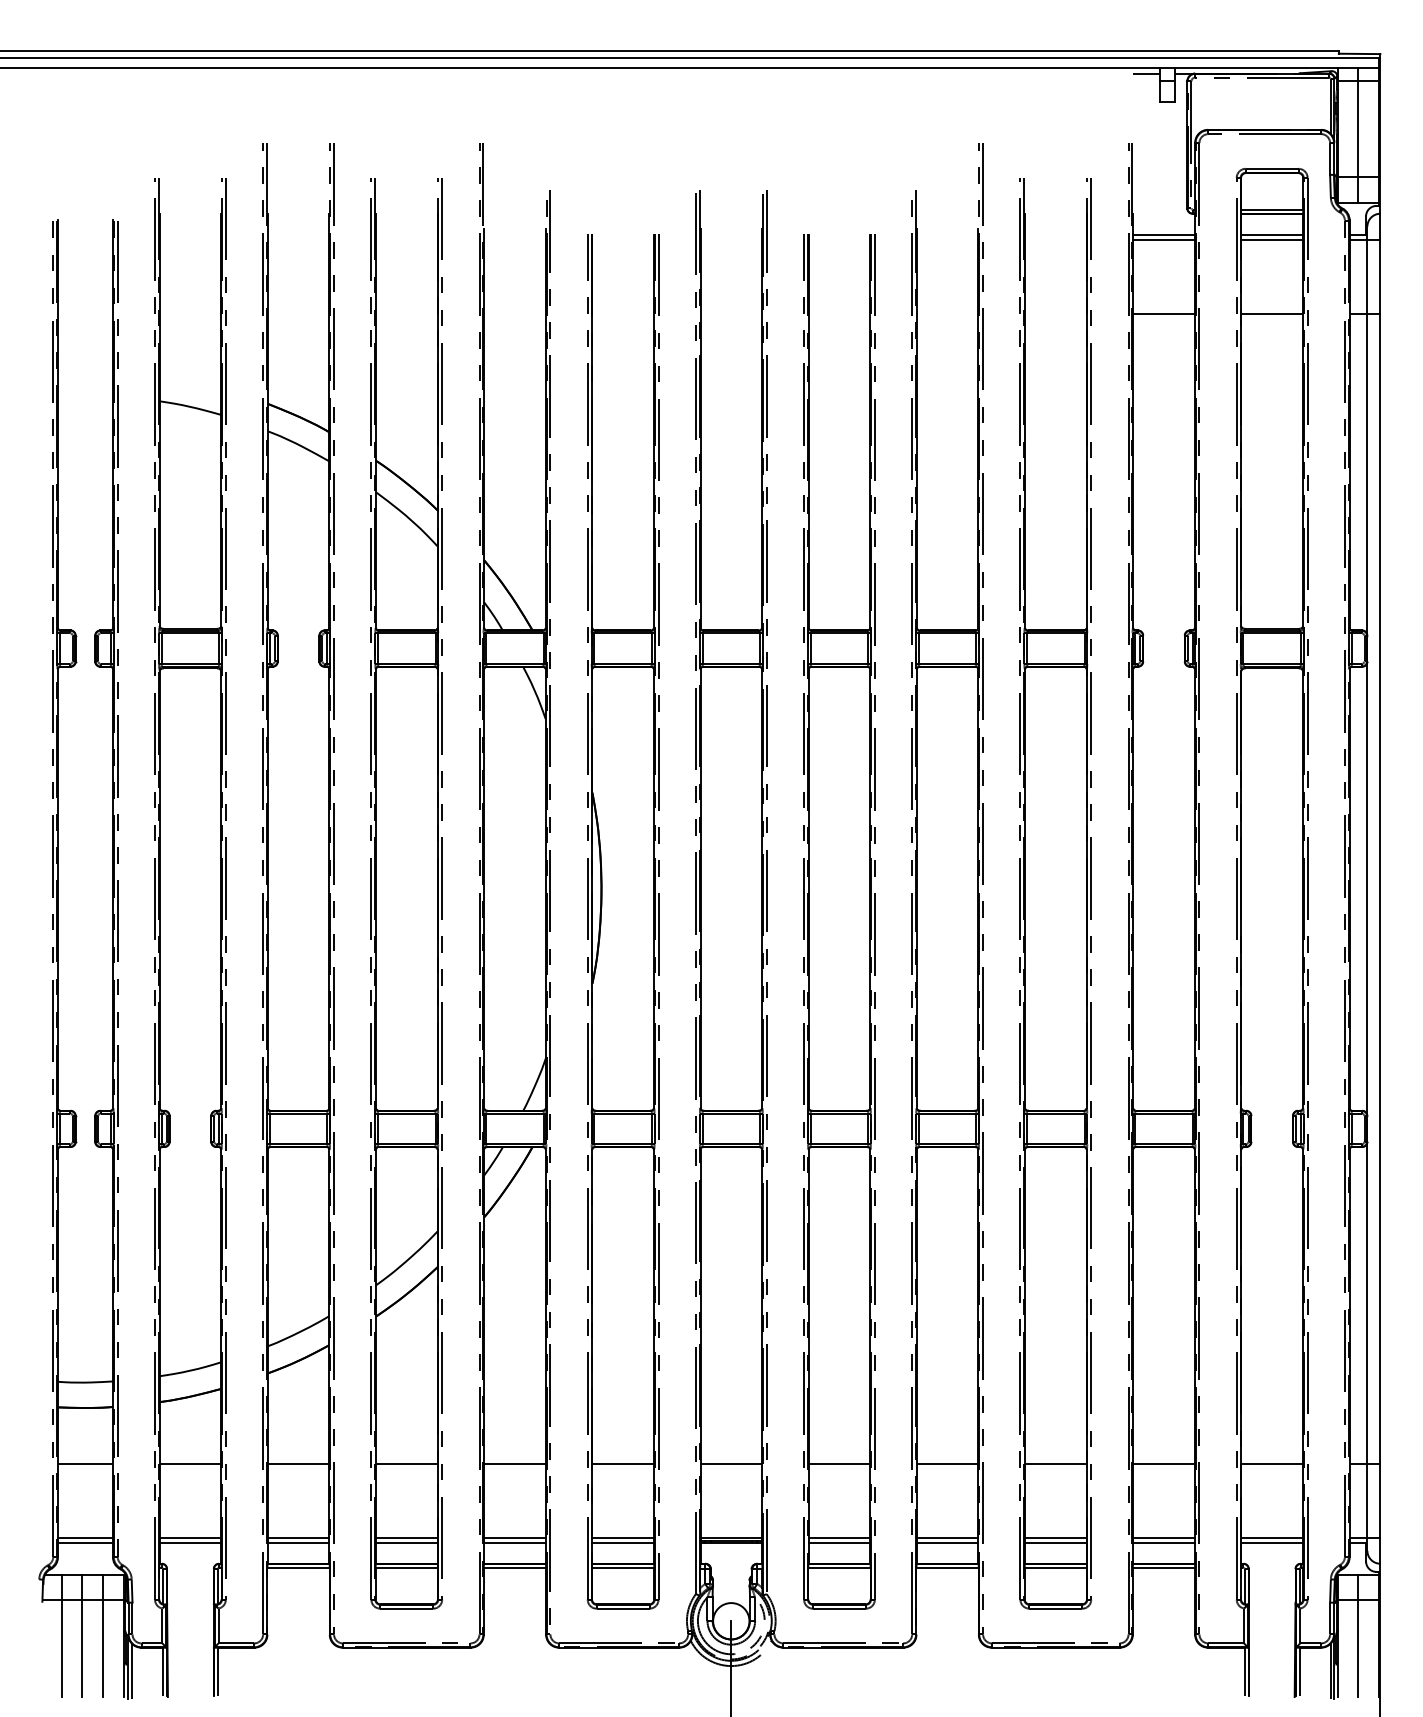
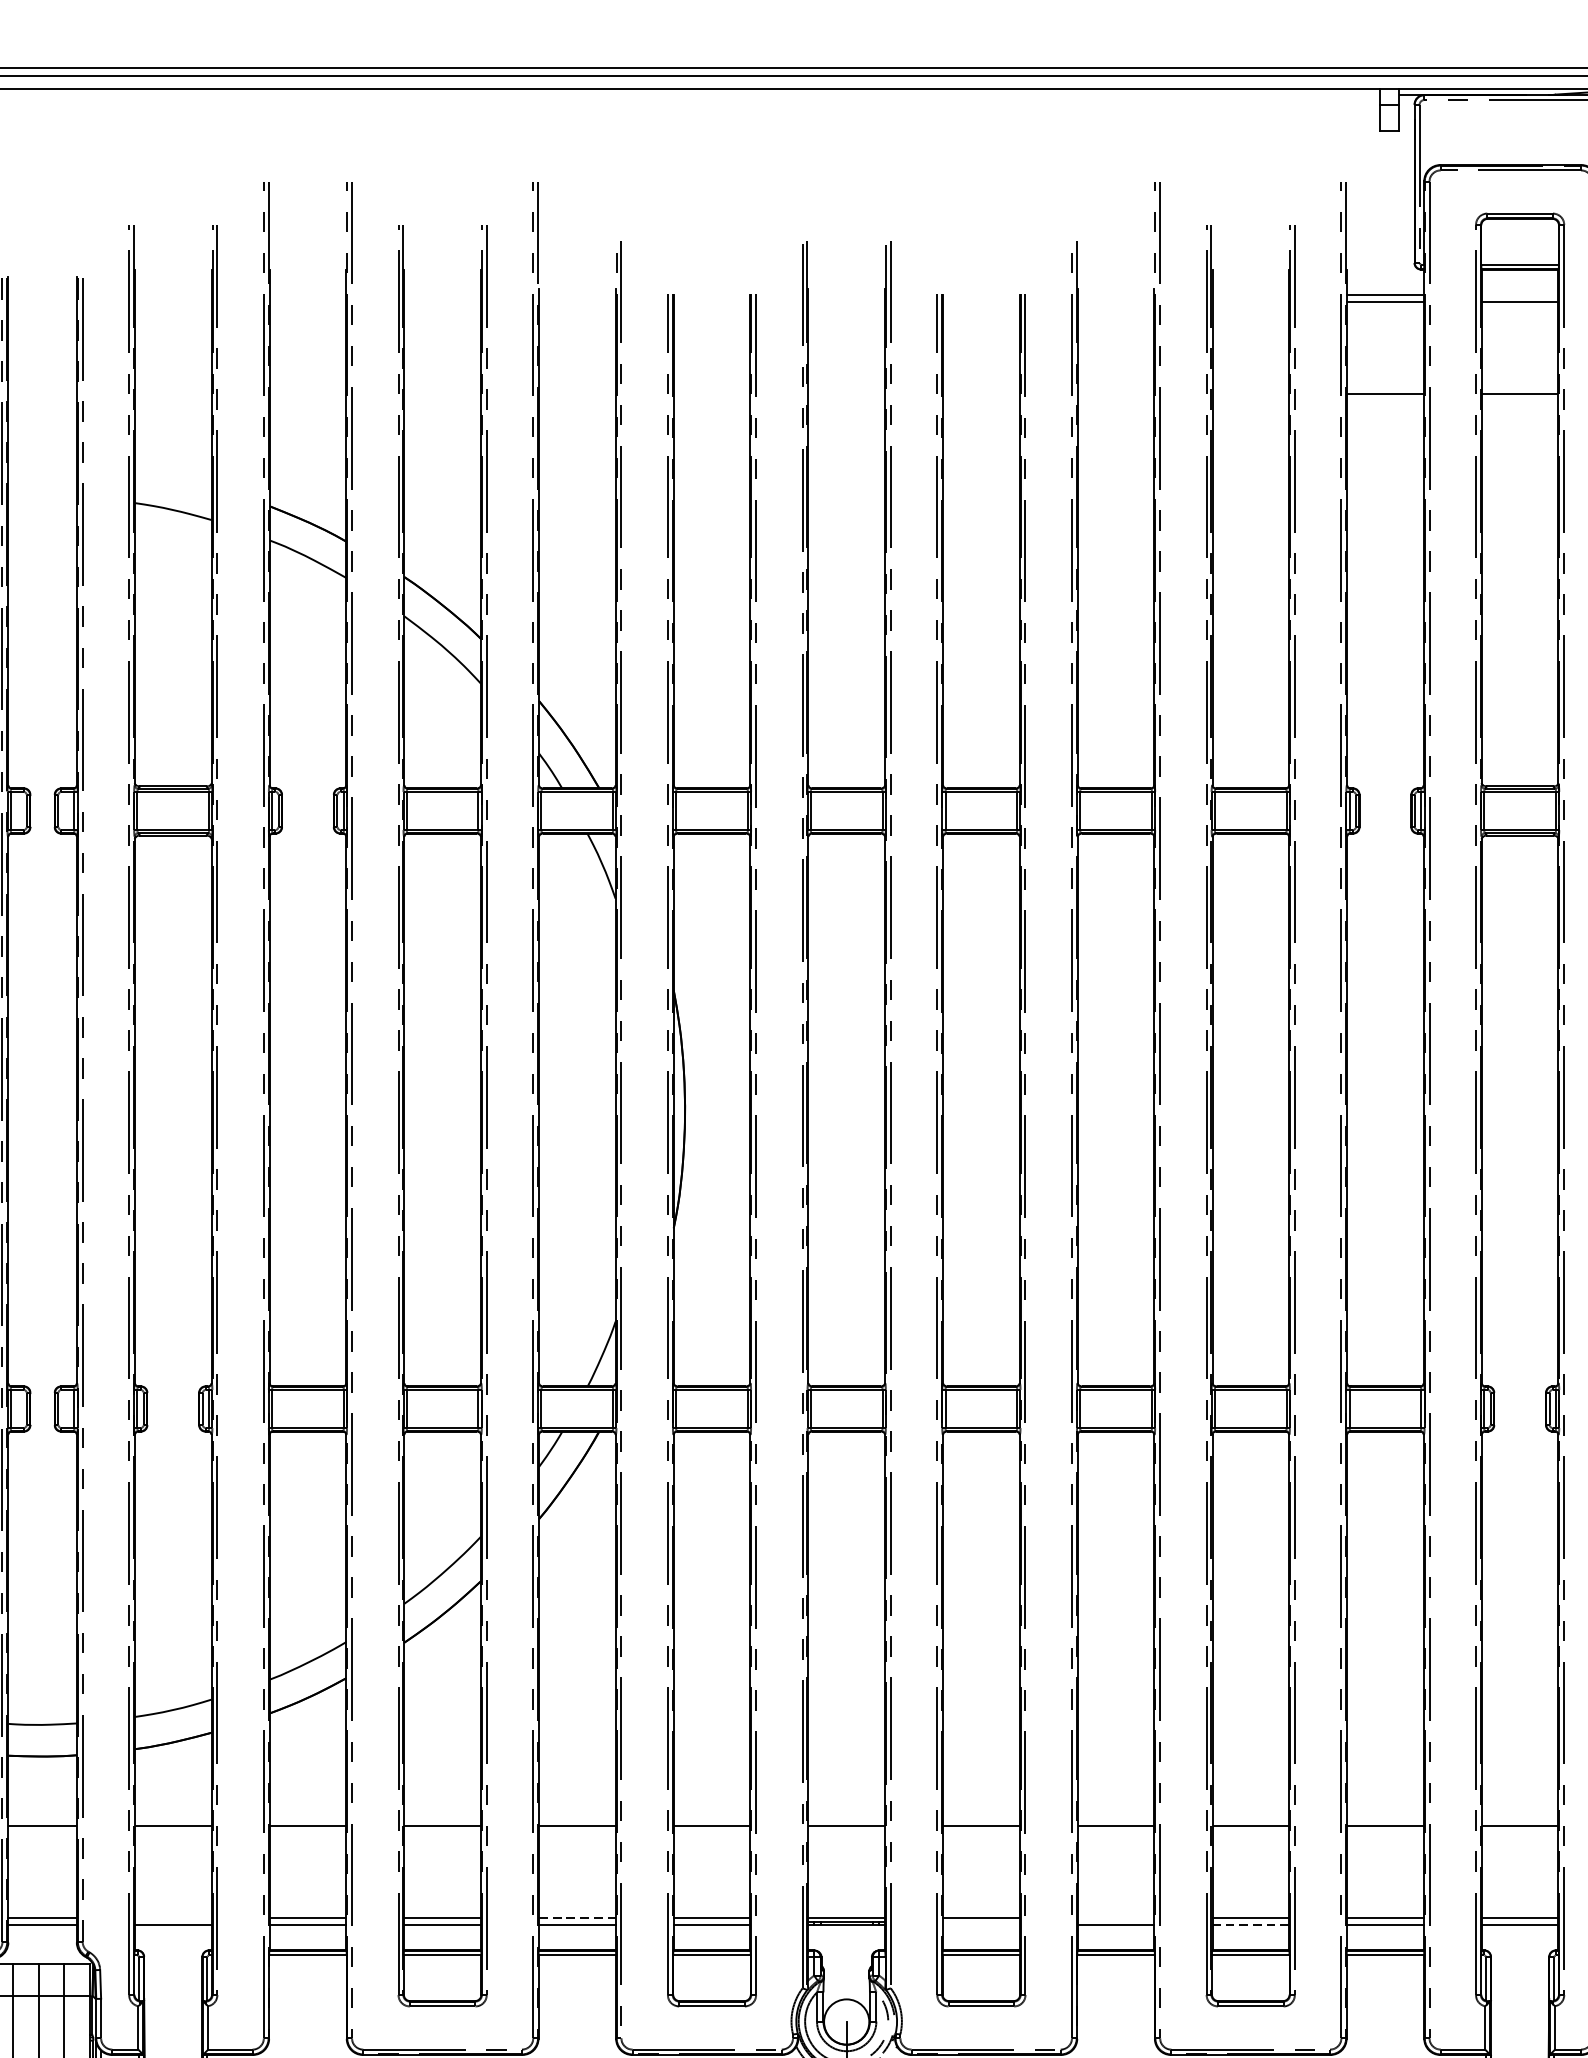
line: (1145, 73) -> (1362, 94), removed
line: (1271, 234) -> (1519, 295), removed
line: (190, 1537) -> (173, 1917), removed
line: (514, 1537) -> (576, 1917), solid -> dashed
line: (947, 1537) -> (1115, 1917), removed
line: (839, 1543) -> (981, 1925), removed
line: (1055, 1543) -> (1250, 1925), solid -> dashed

